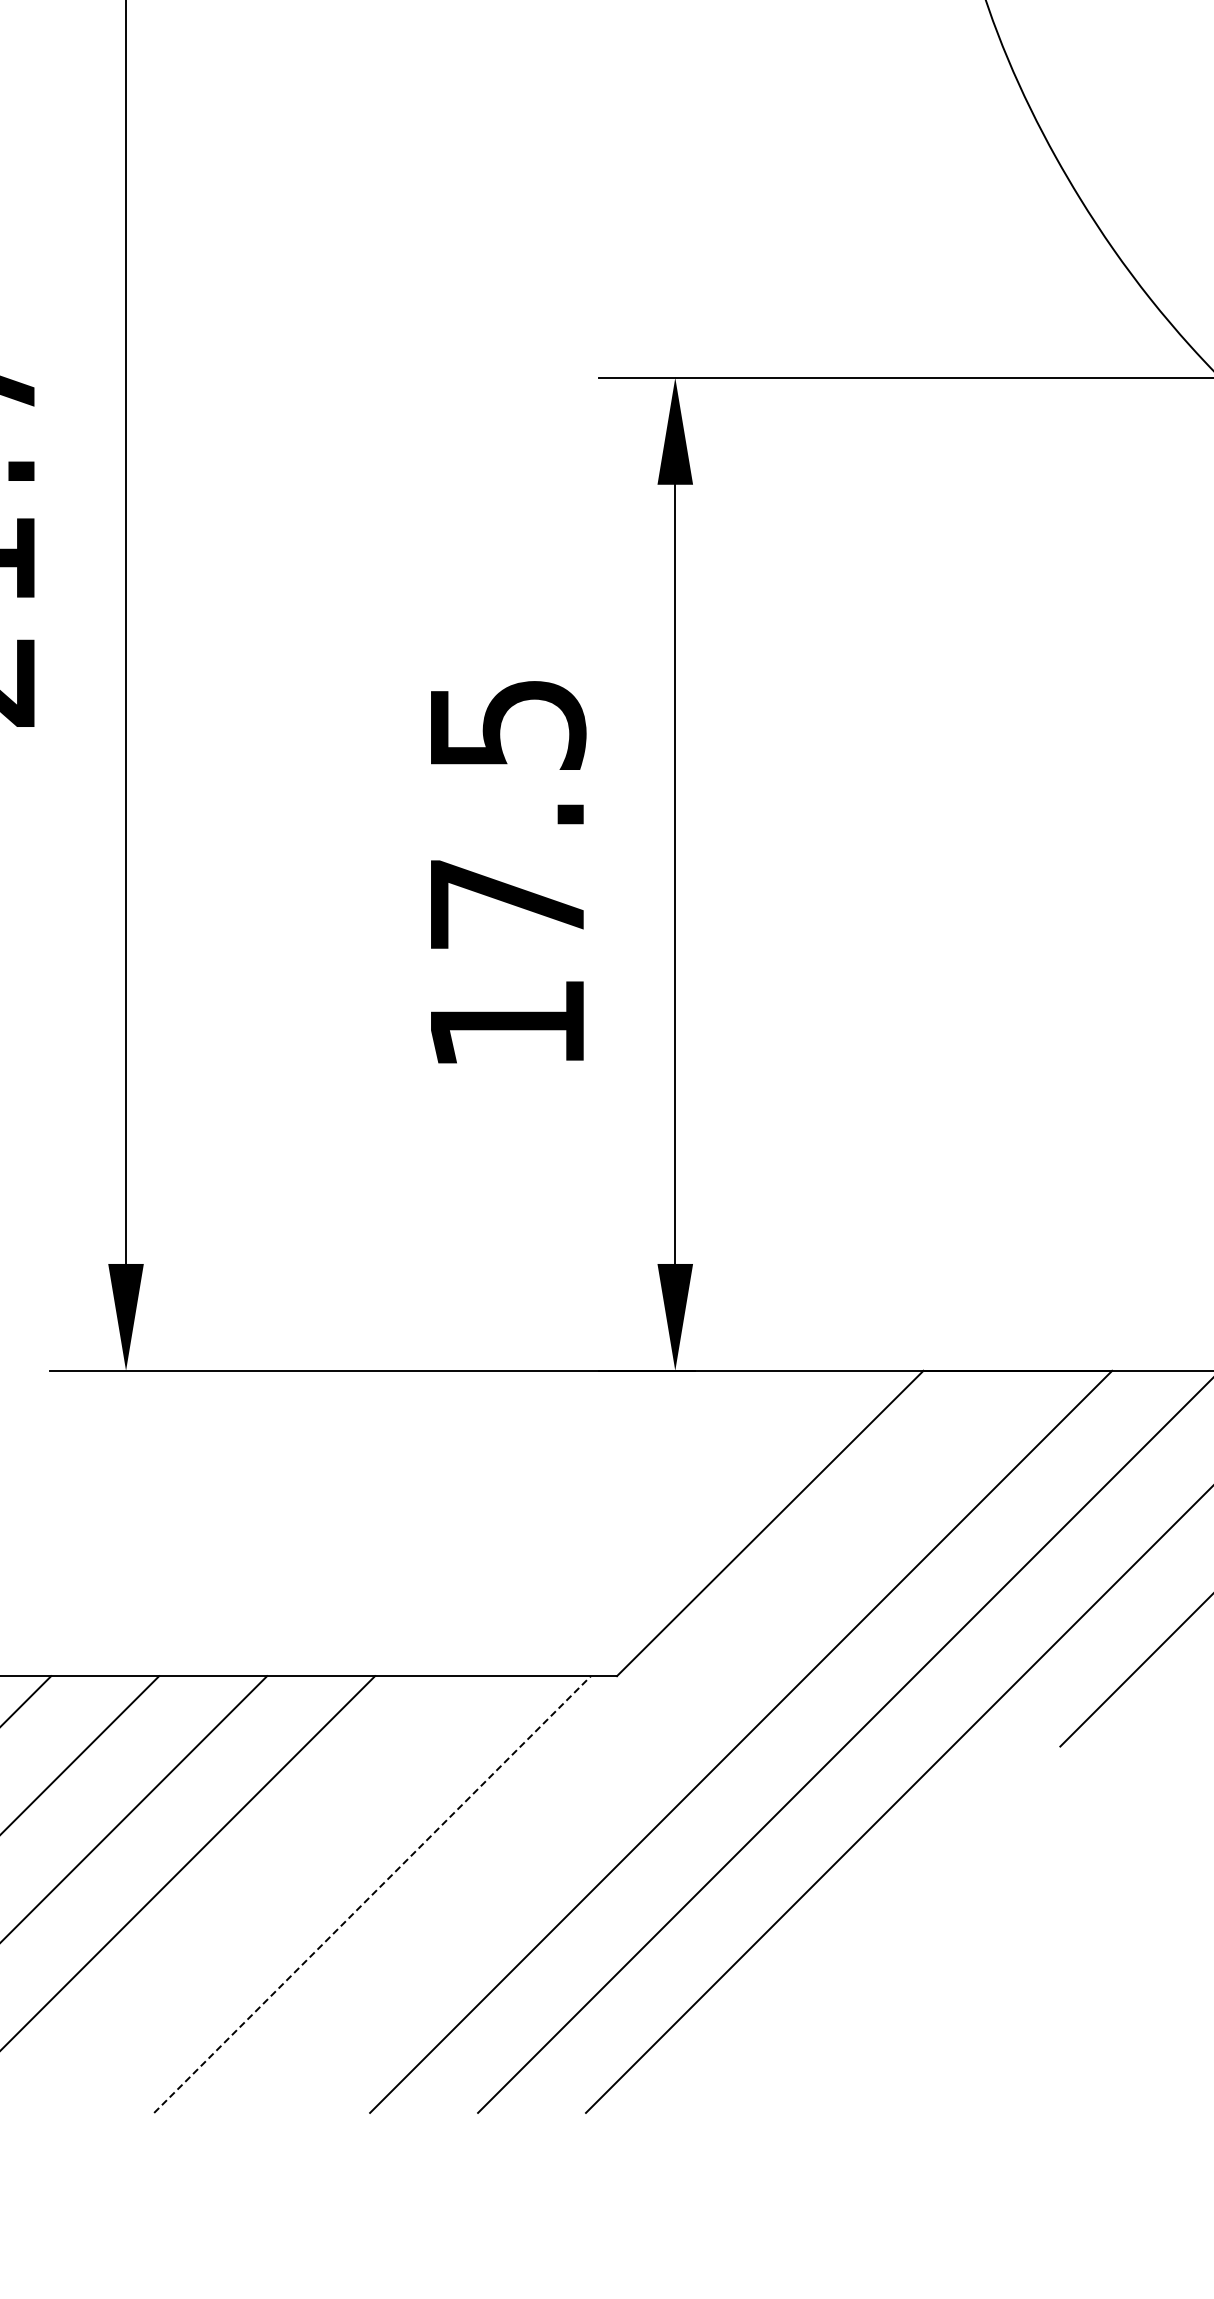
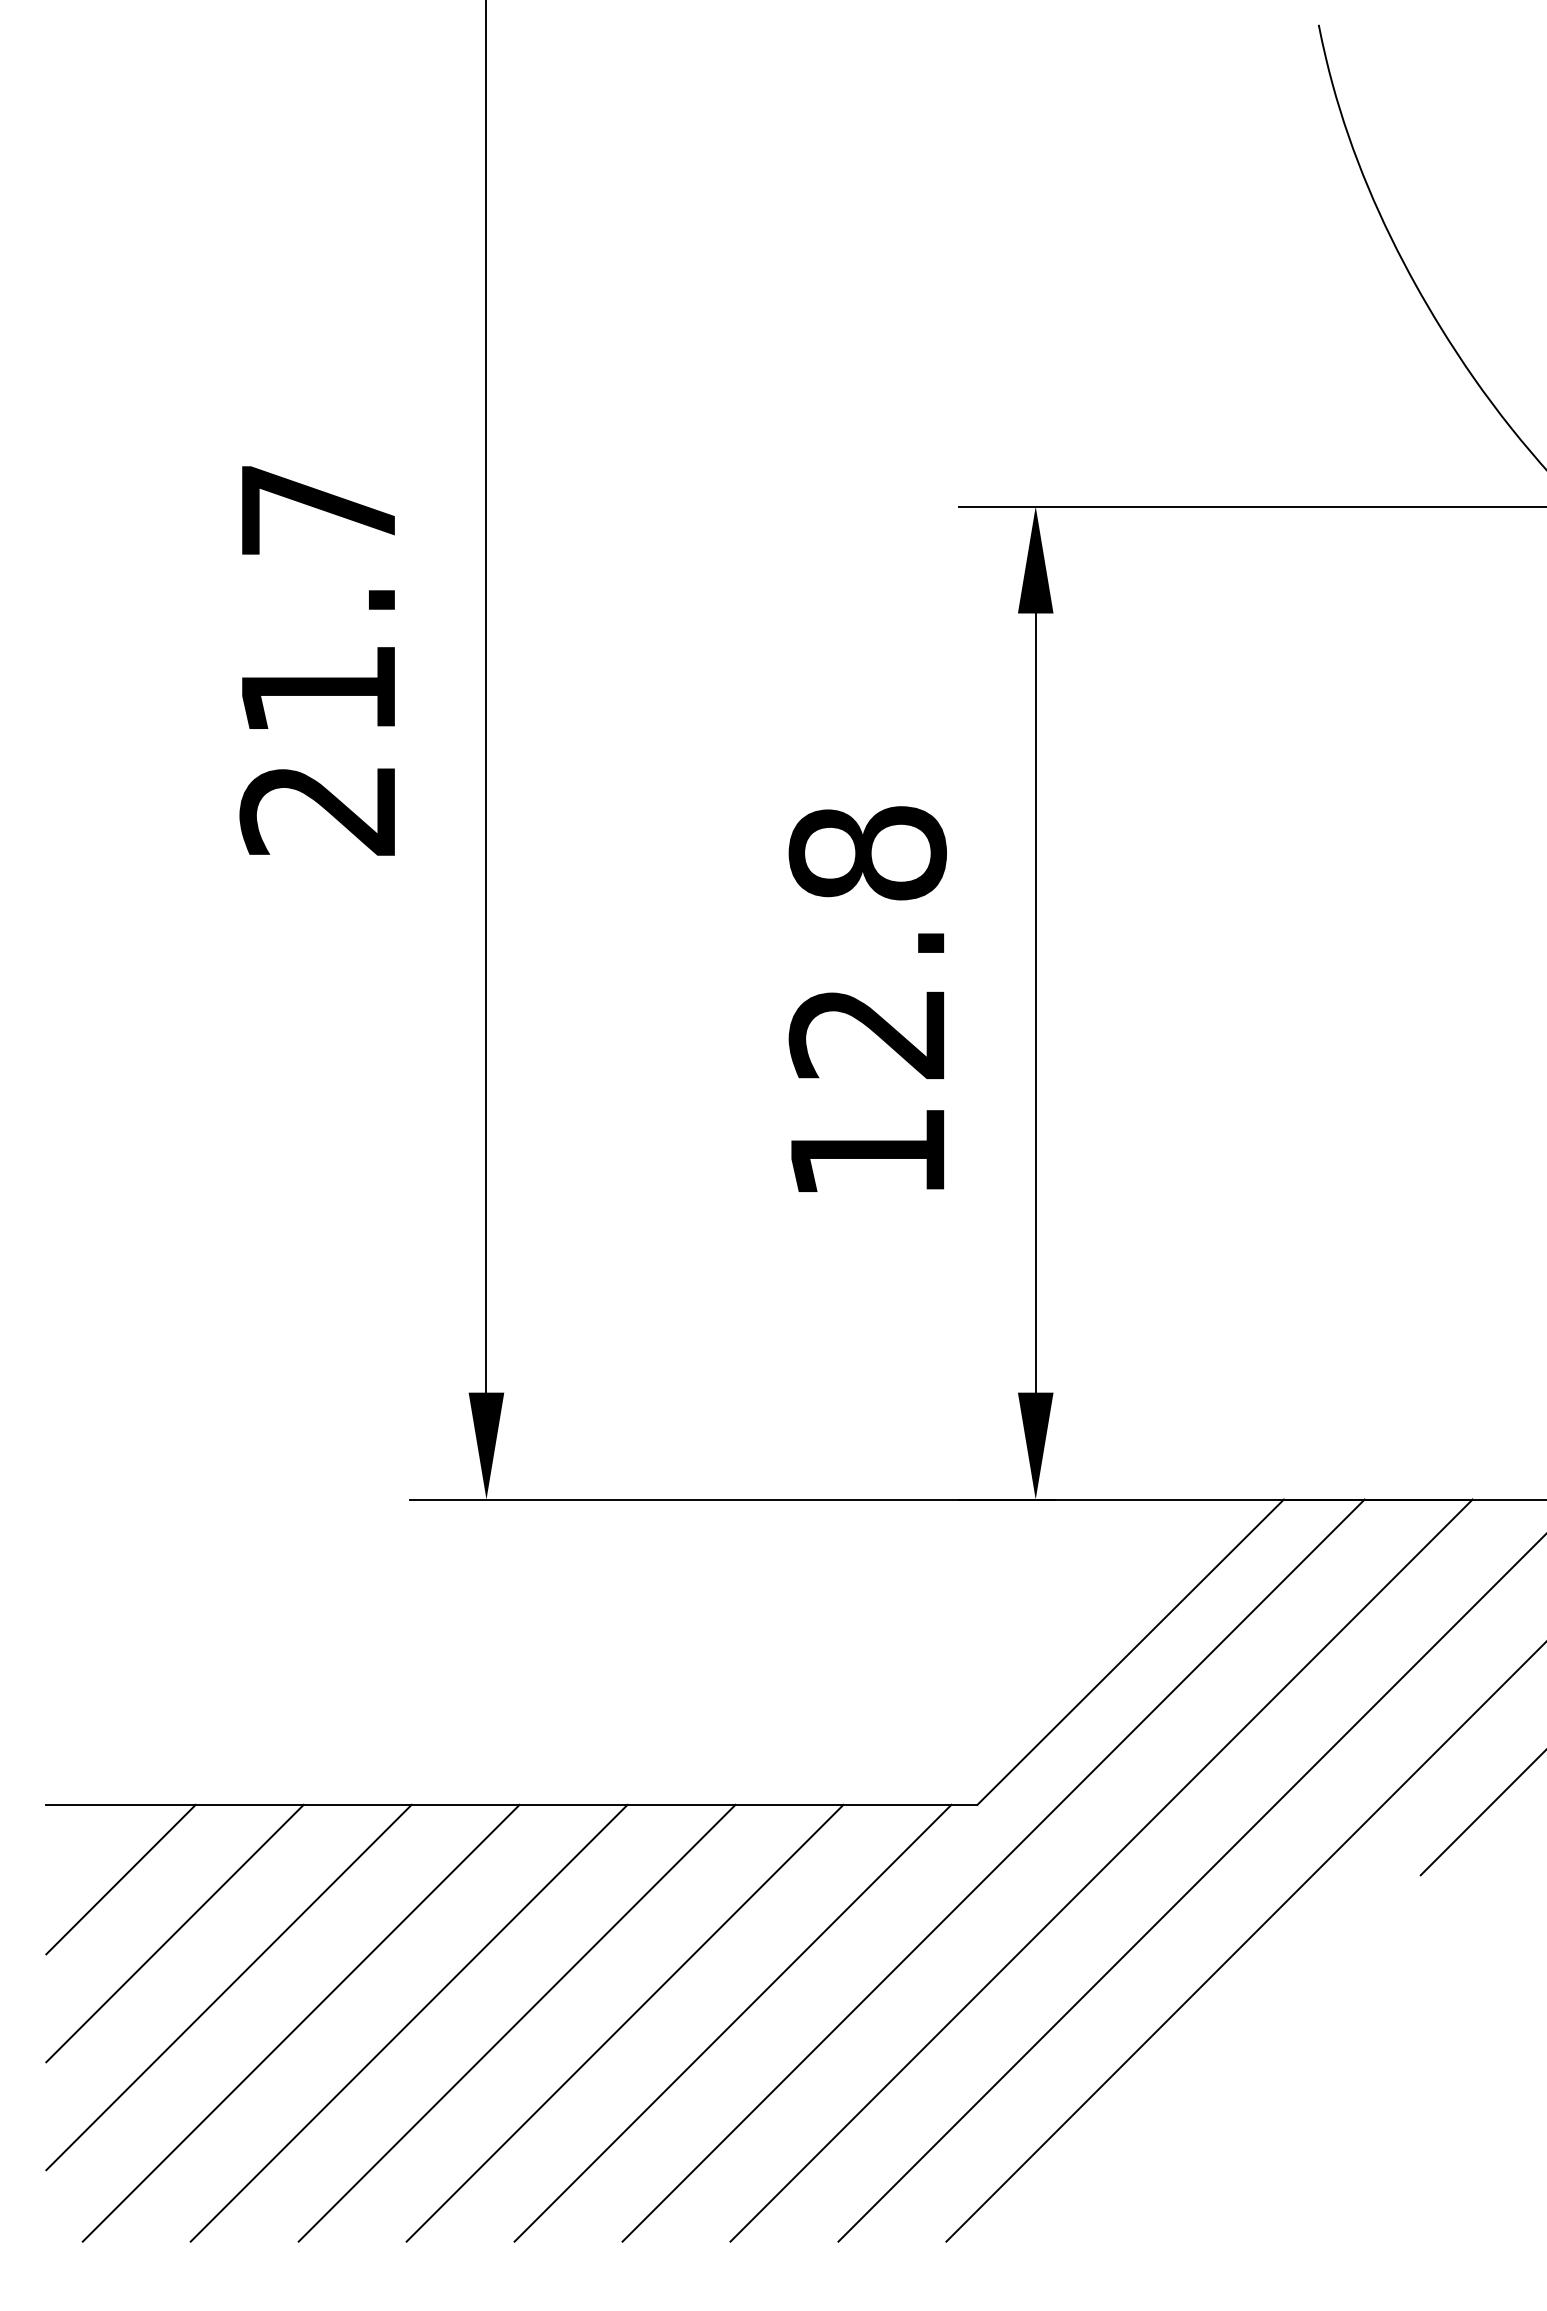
text: (507, 813) -> (867, 942), 17.5 -> 12.8
line: (633, 1741) -> (993, 1870), added
line: (264, 1893) -> (624, 2022), added
line: (373, 1894) -> (733, 2023), dashed -> solid

